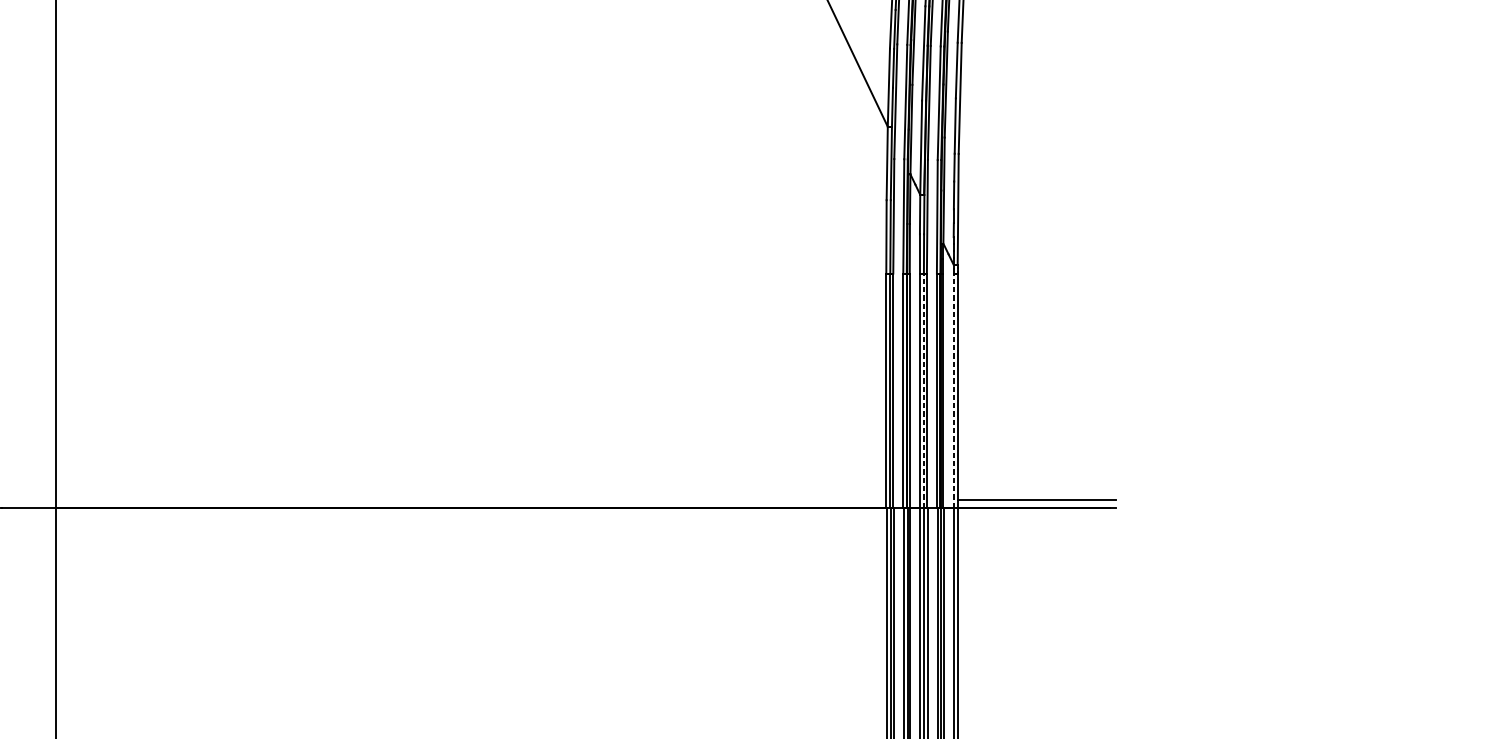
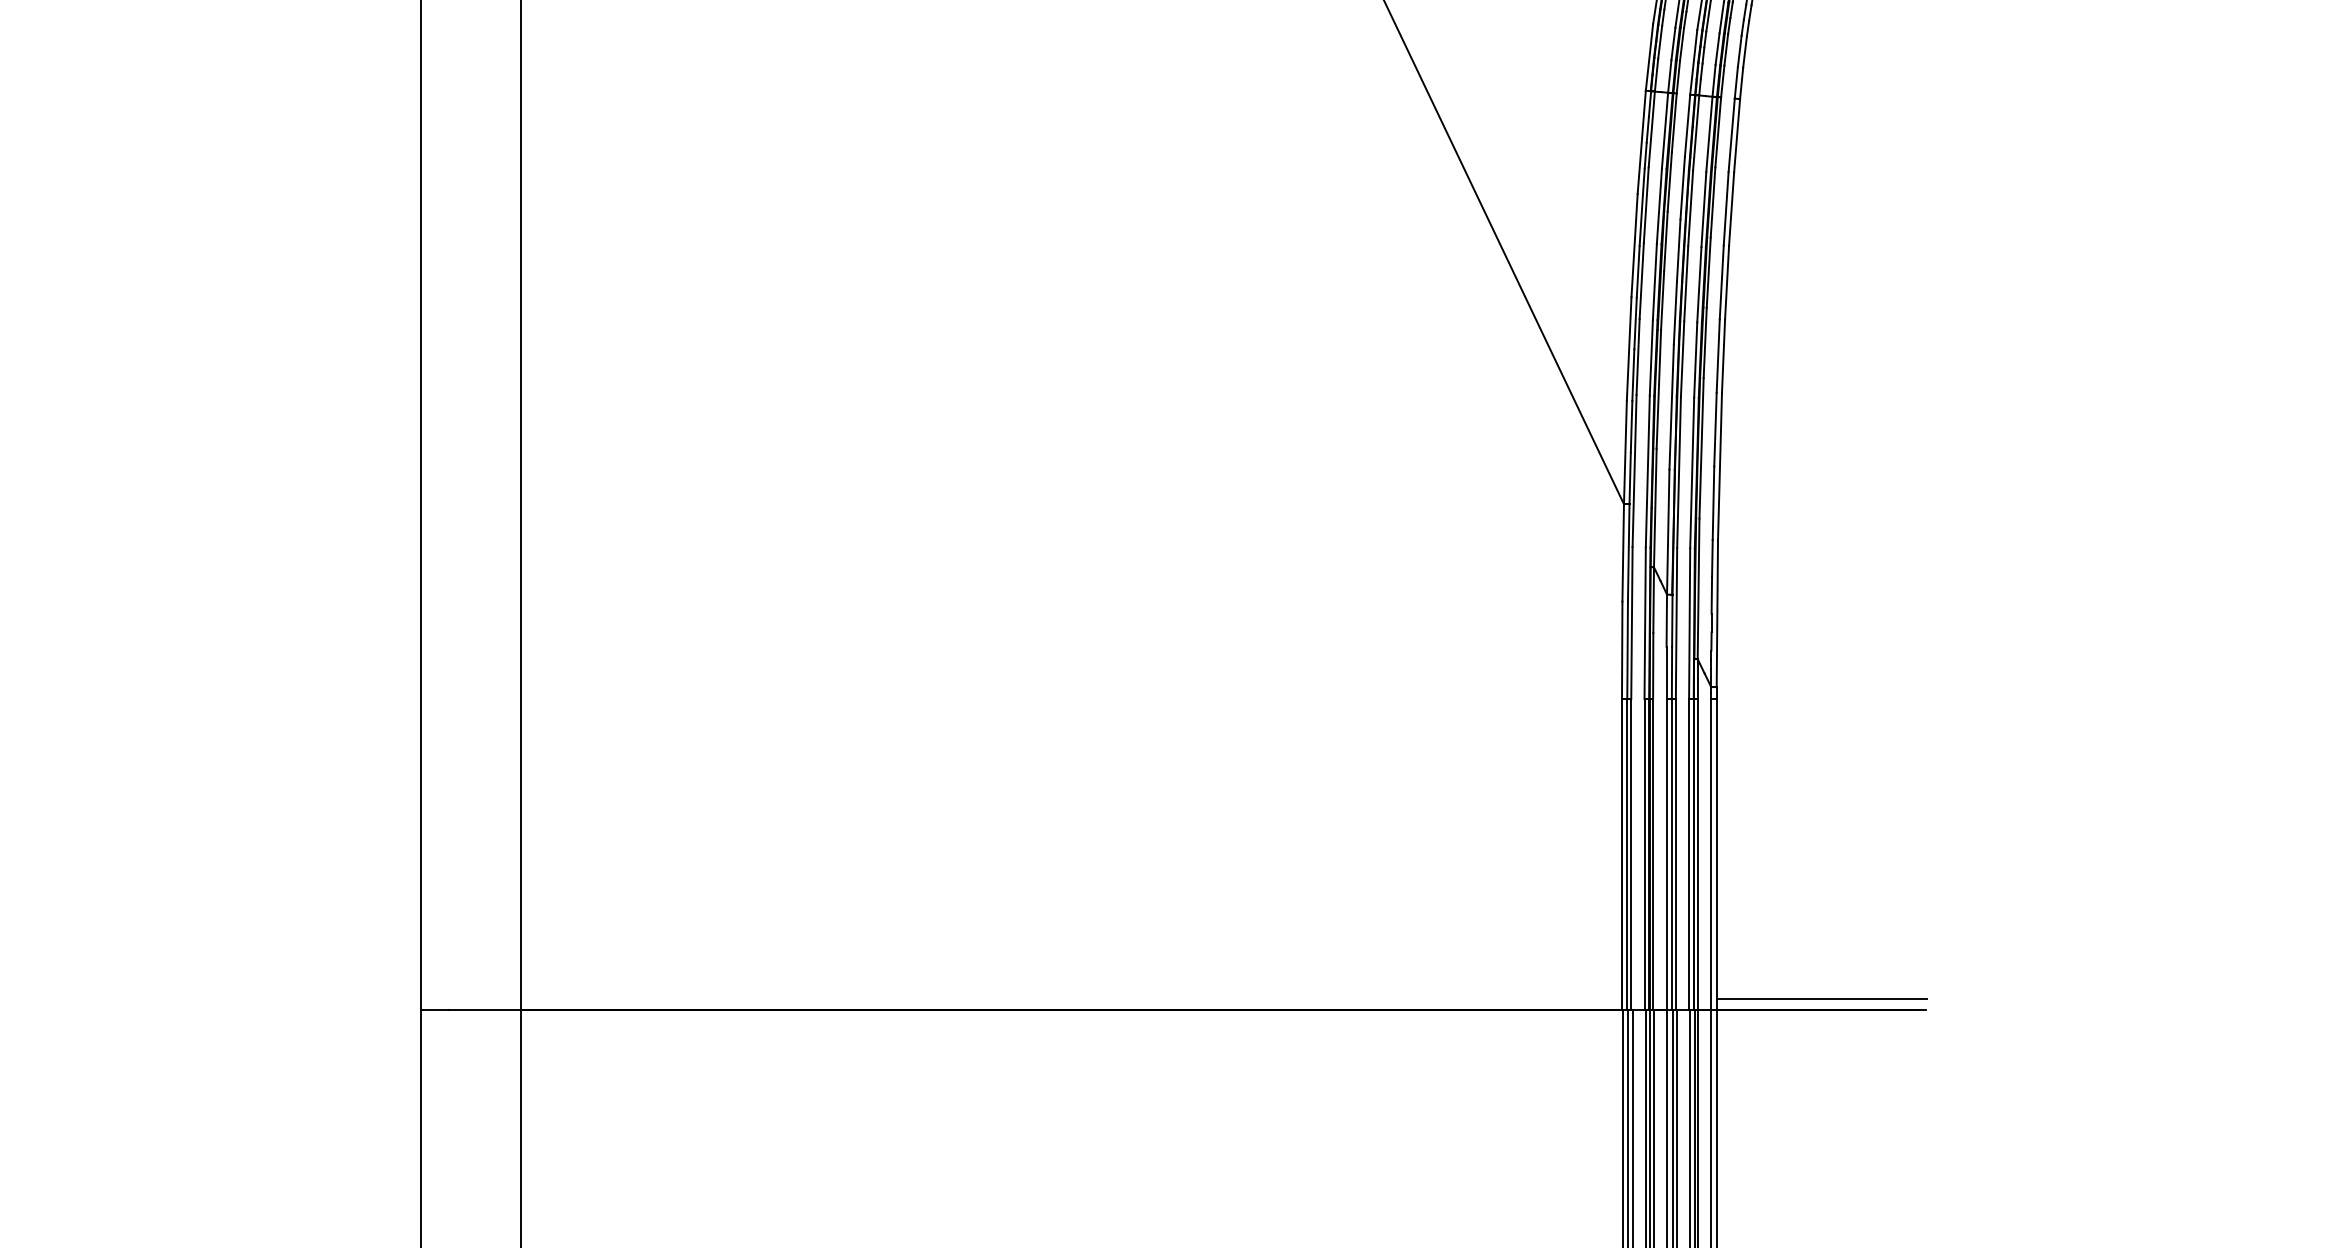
line: (923, 390) -> (1671, 853), dashed -> solid
line: (953, 390) -> (1711, 853), dashed -> solid

